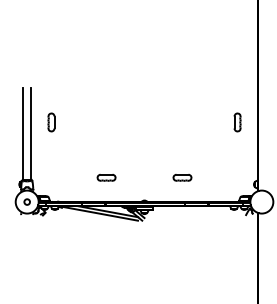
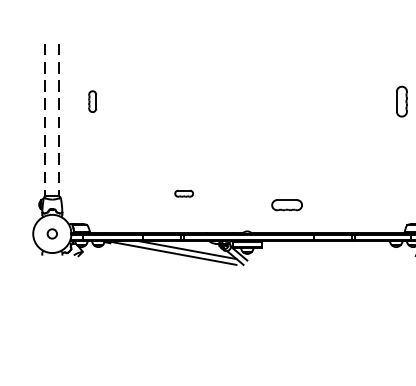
part: (51, 122) -> (92, 101), size x0.7
line: (23, 133) -> (46, 119), solid -> dashed
line: (31, 133) -> (59, 119), solid -> dashed
part: (106, 177) -> (184, 193), size x0.6
part: (182, 177) -> (287, 204), moved

